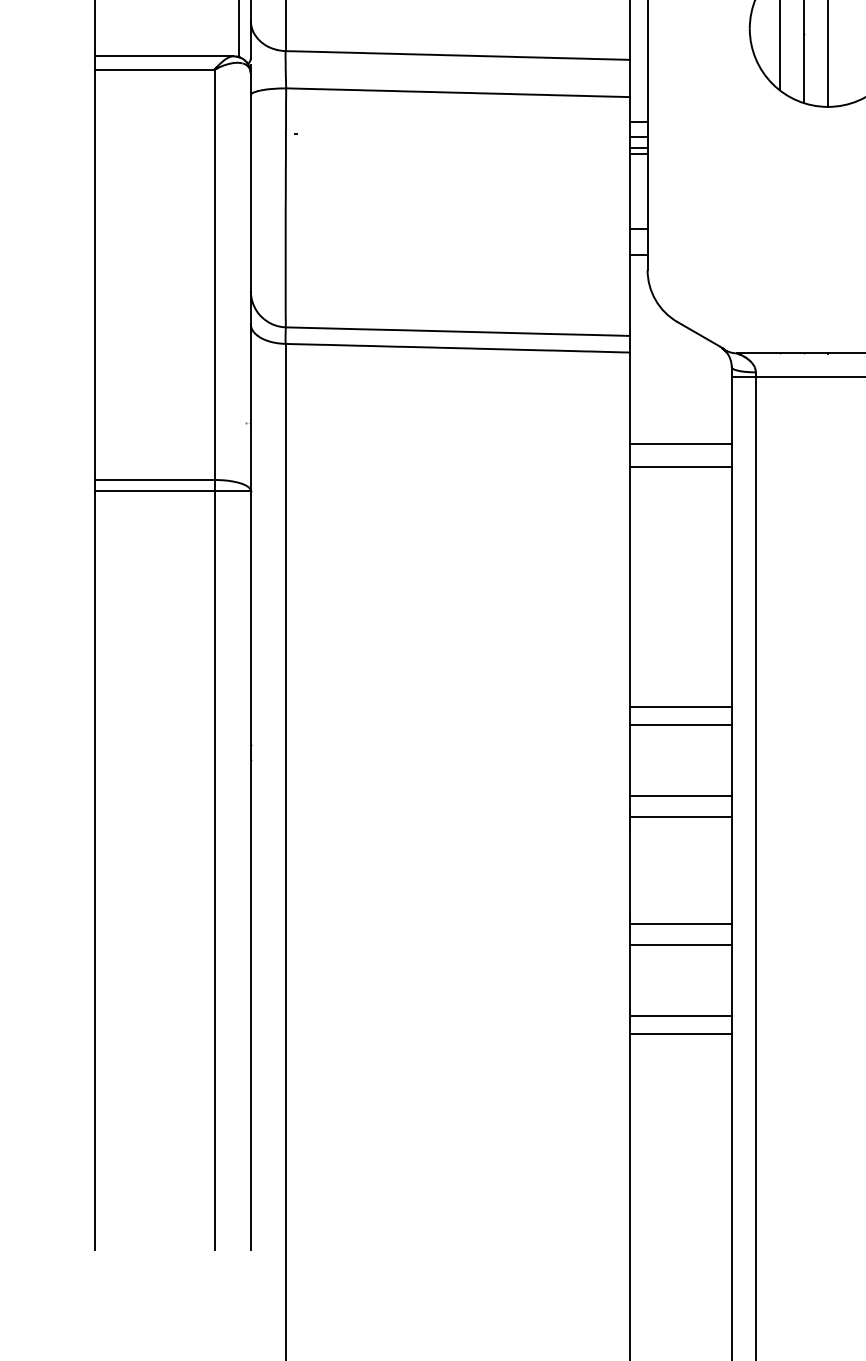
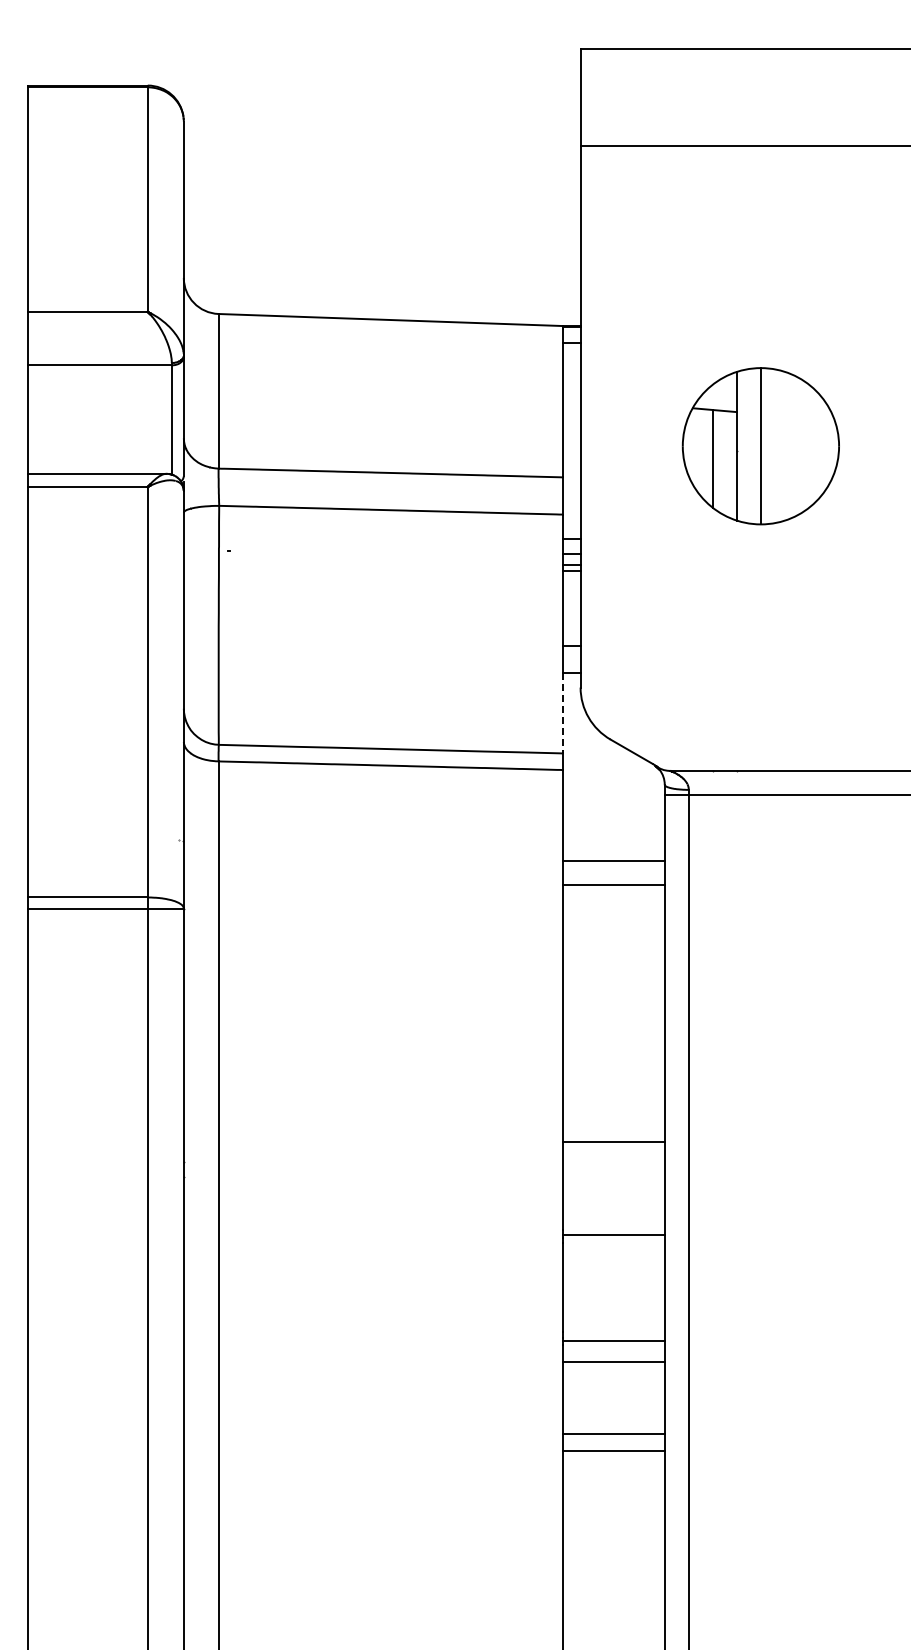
line: (629, 295) -> (562, 712), solid -> dashed
line: (680, 707) -> (613, 1124), removed
line: (680, 796) -> (613, 1213), removed

